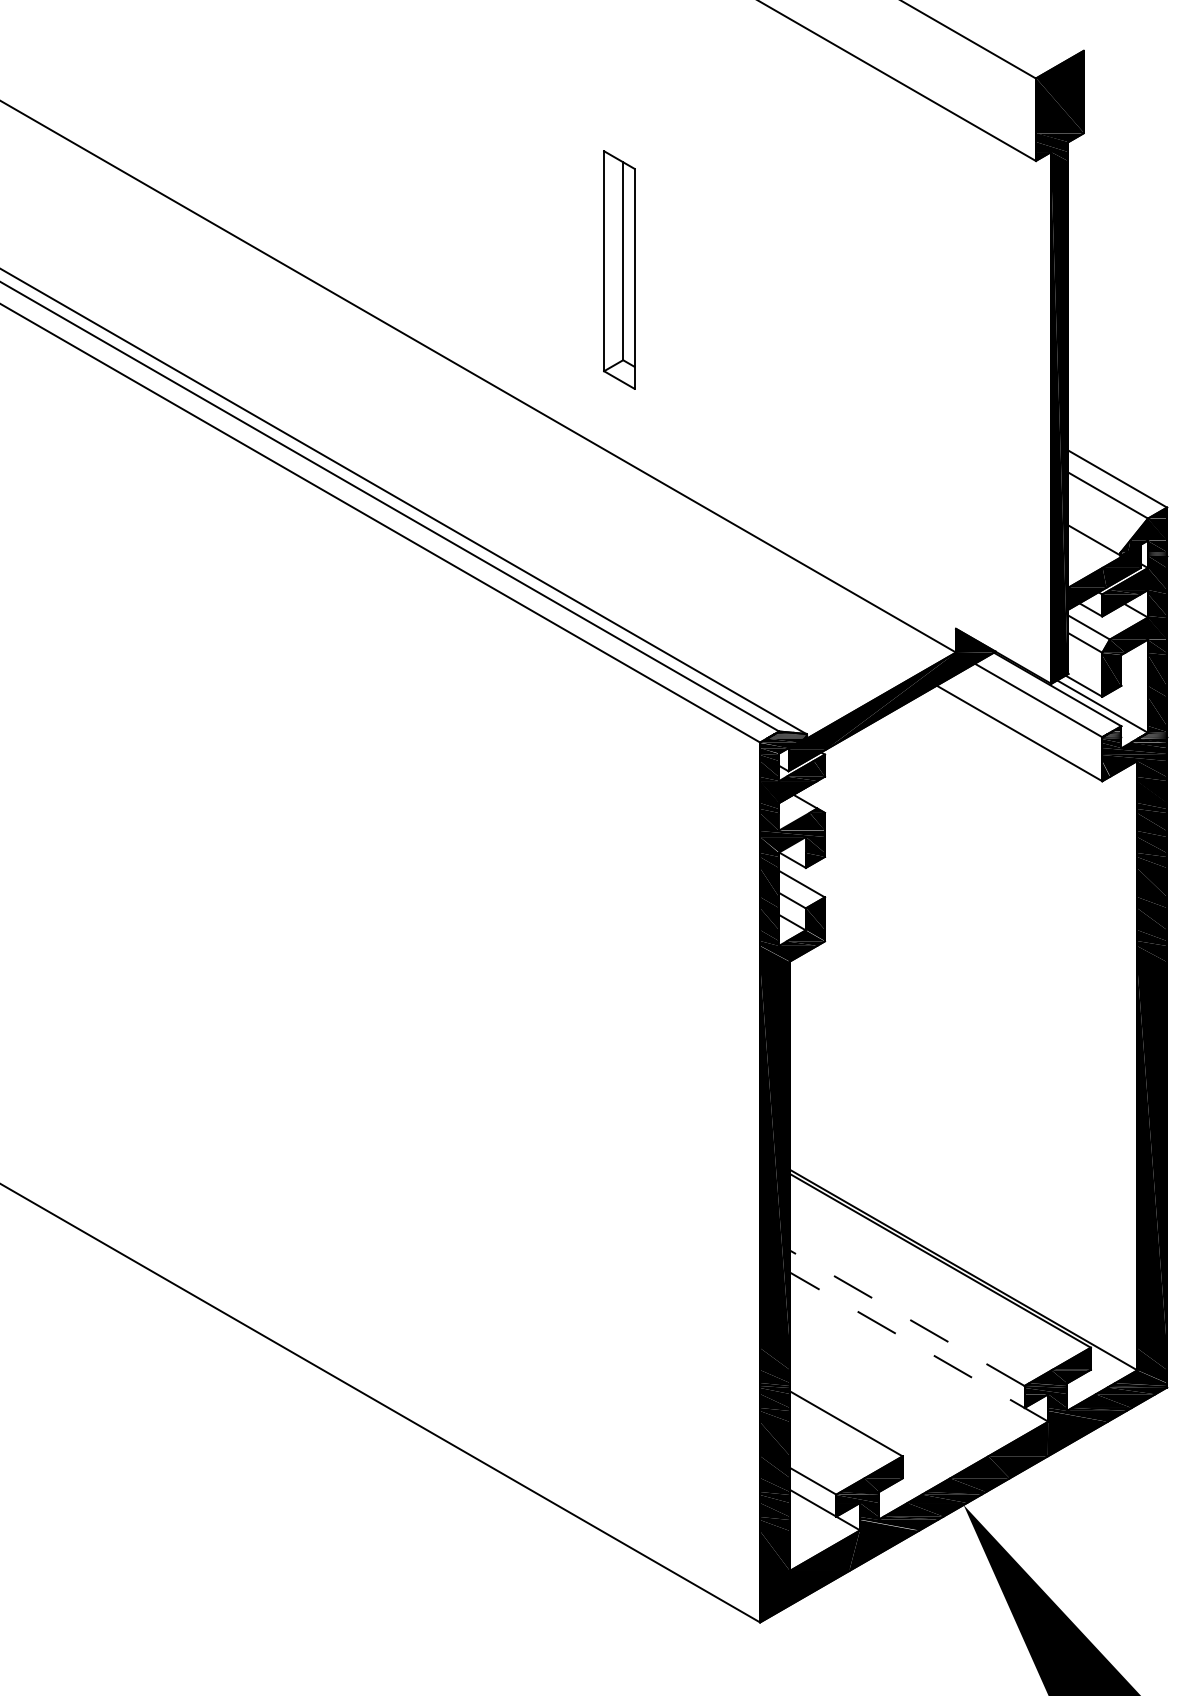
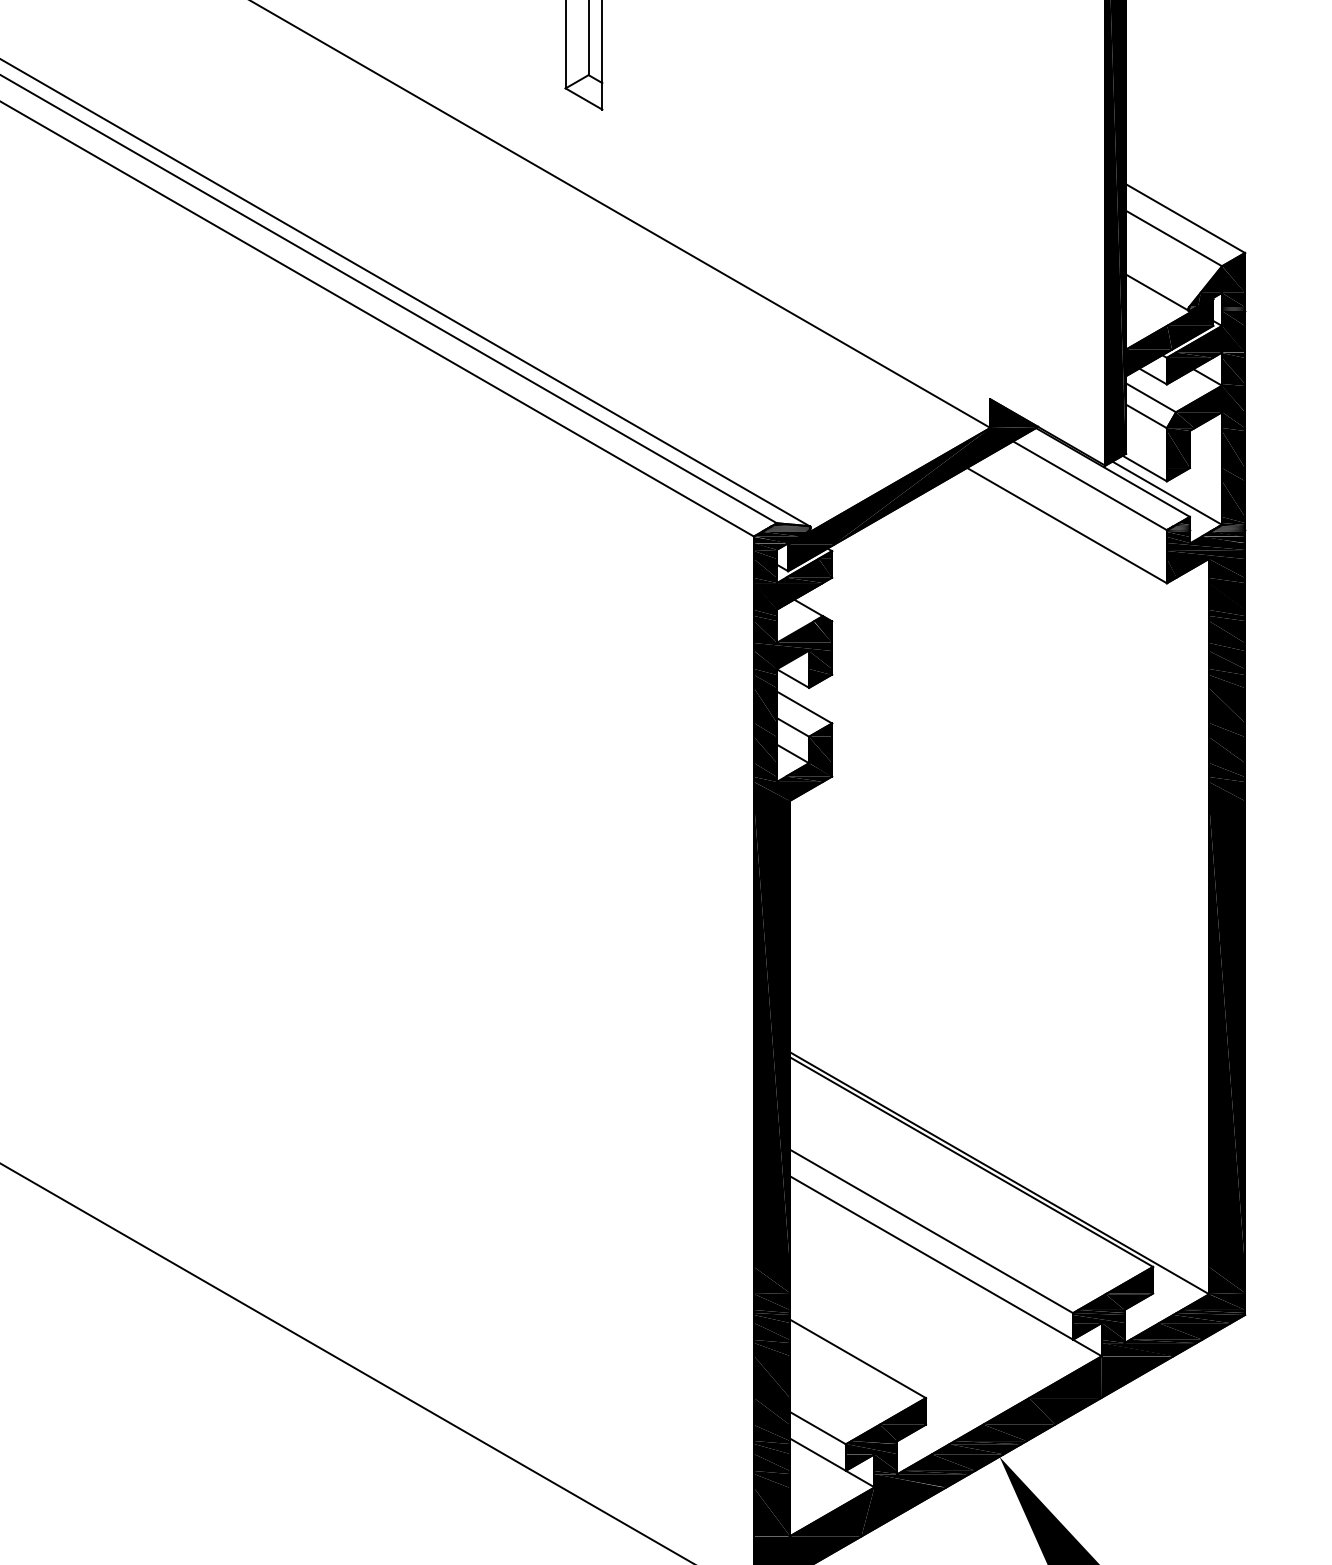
line: (907, 1318) -> (931, 1231), dashed -> solid
line: (918, 1346) -> (945, 1265), dashed -> solid

